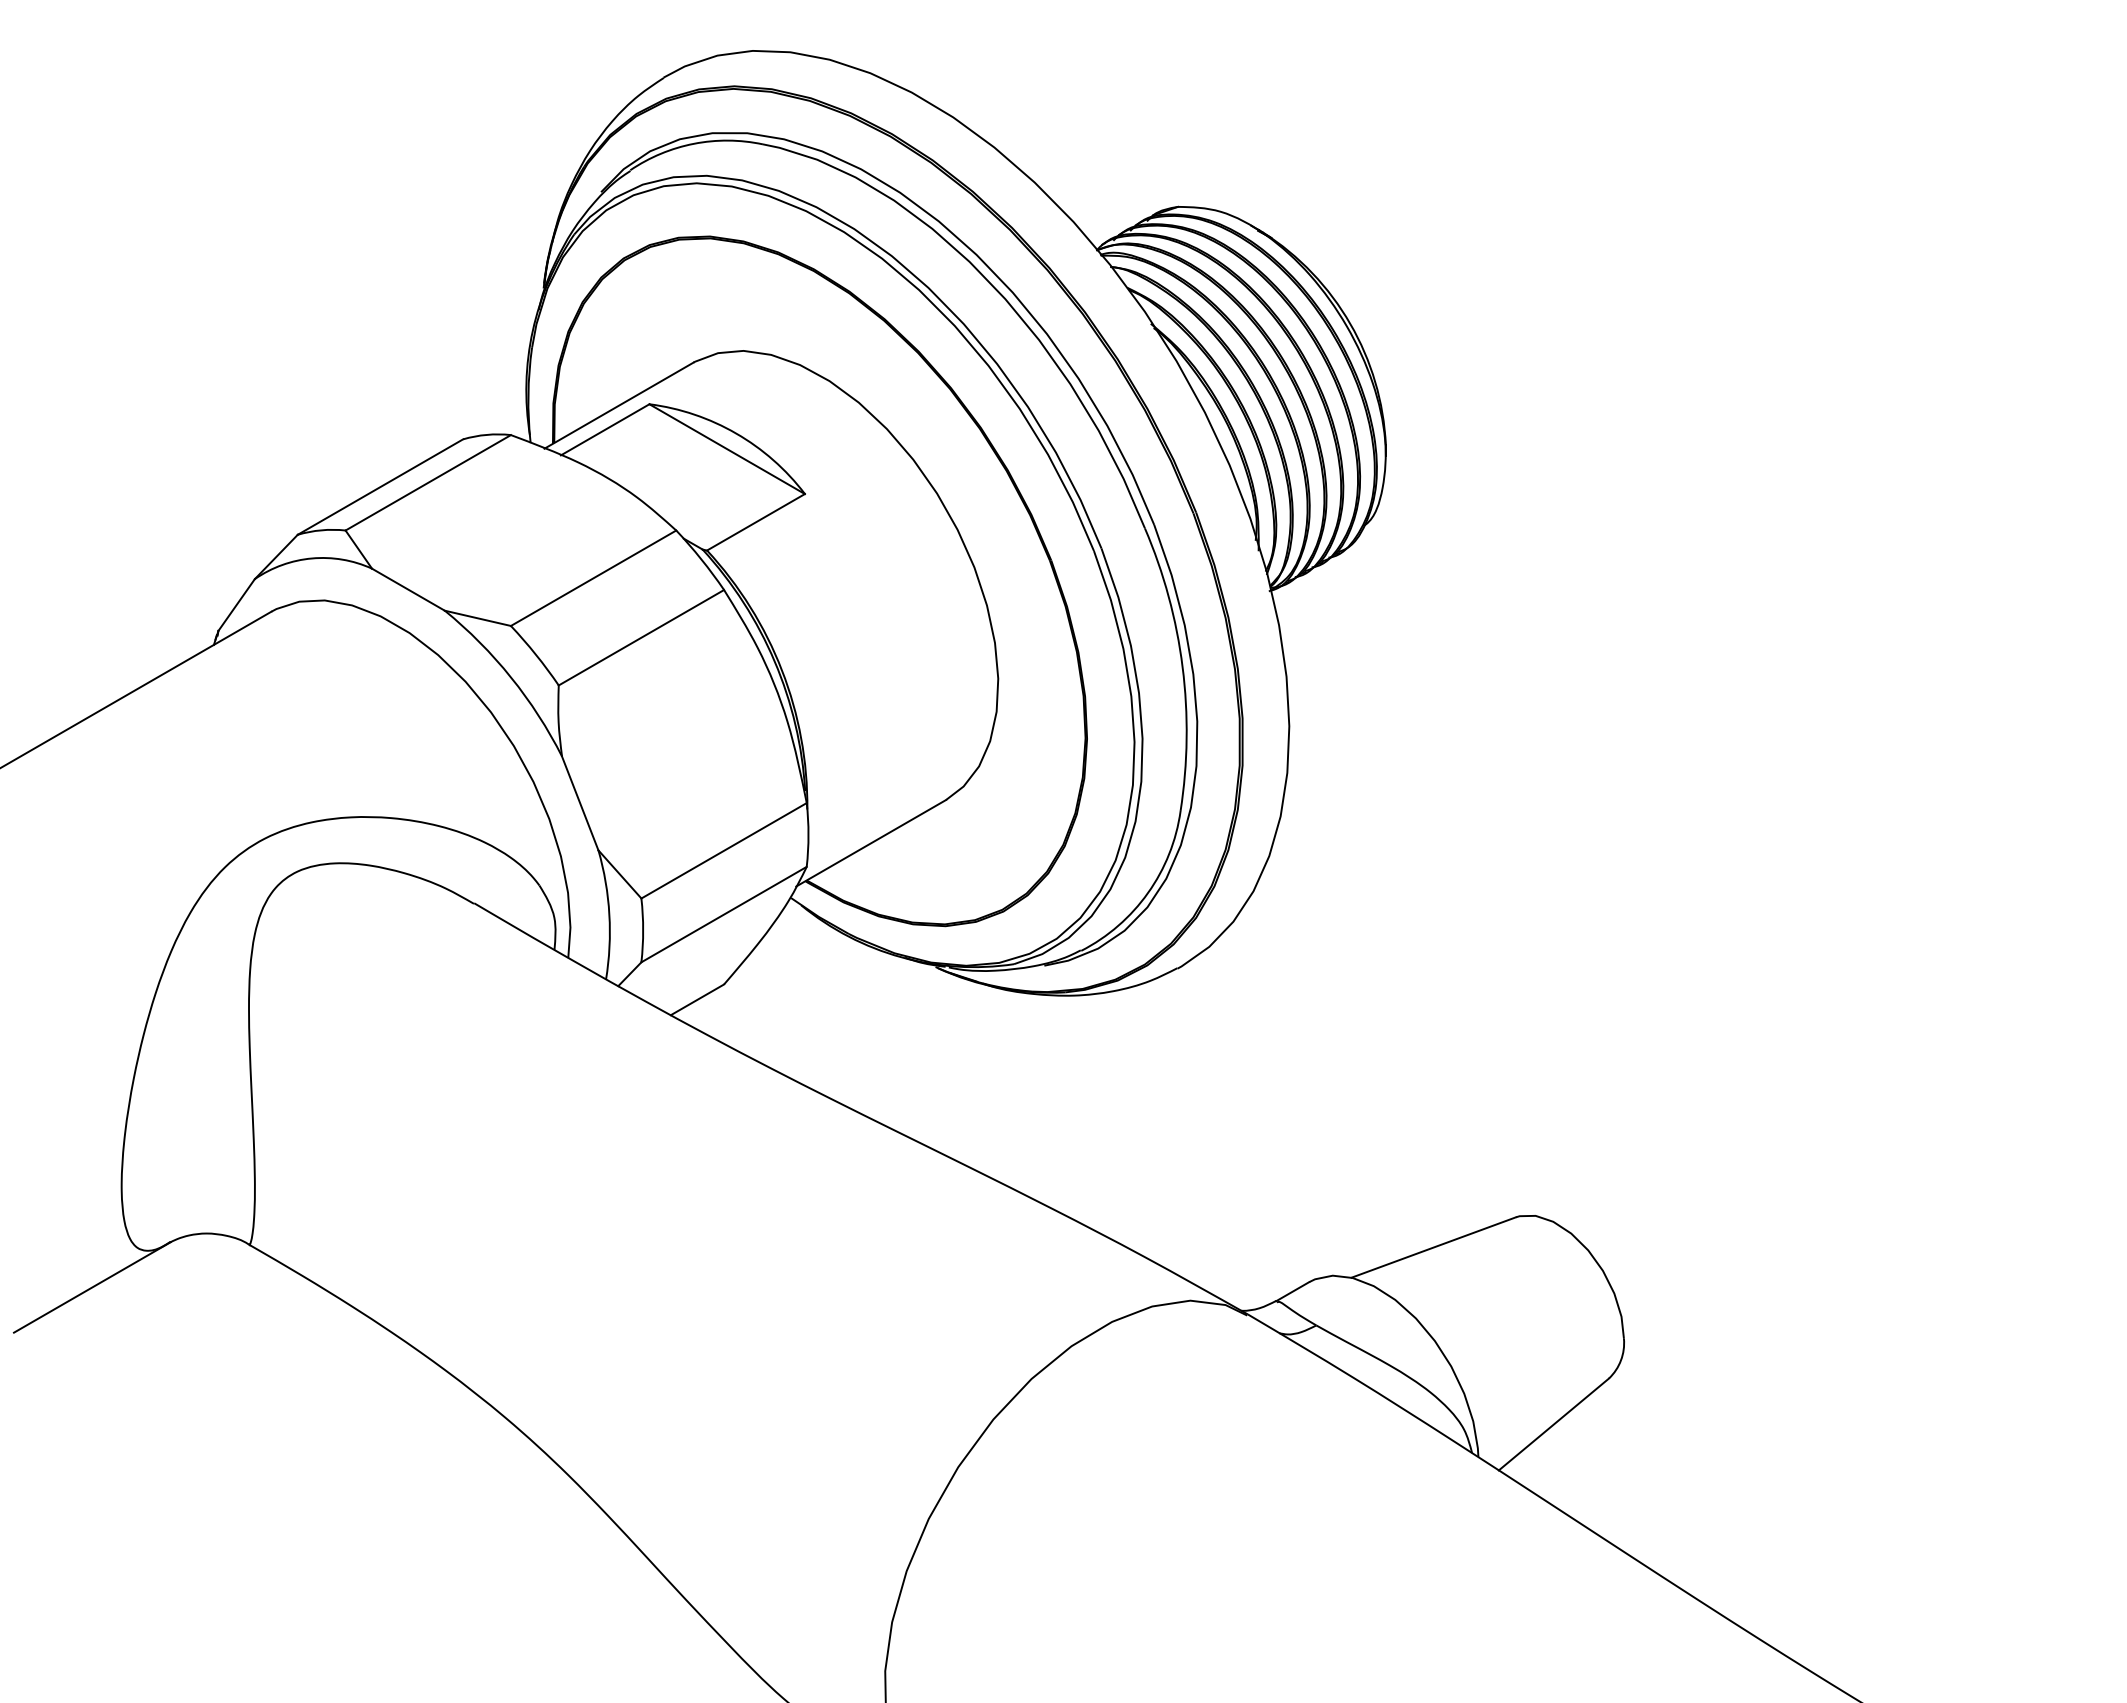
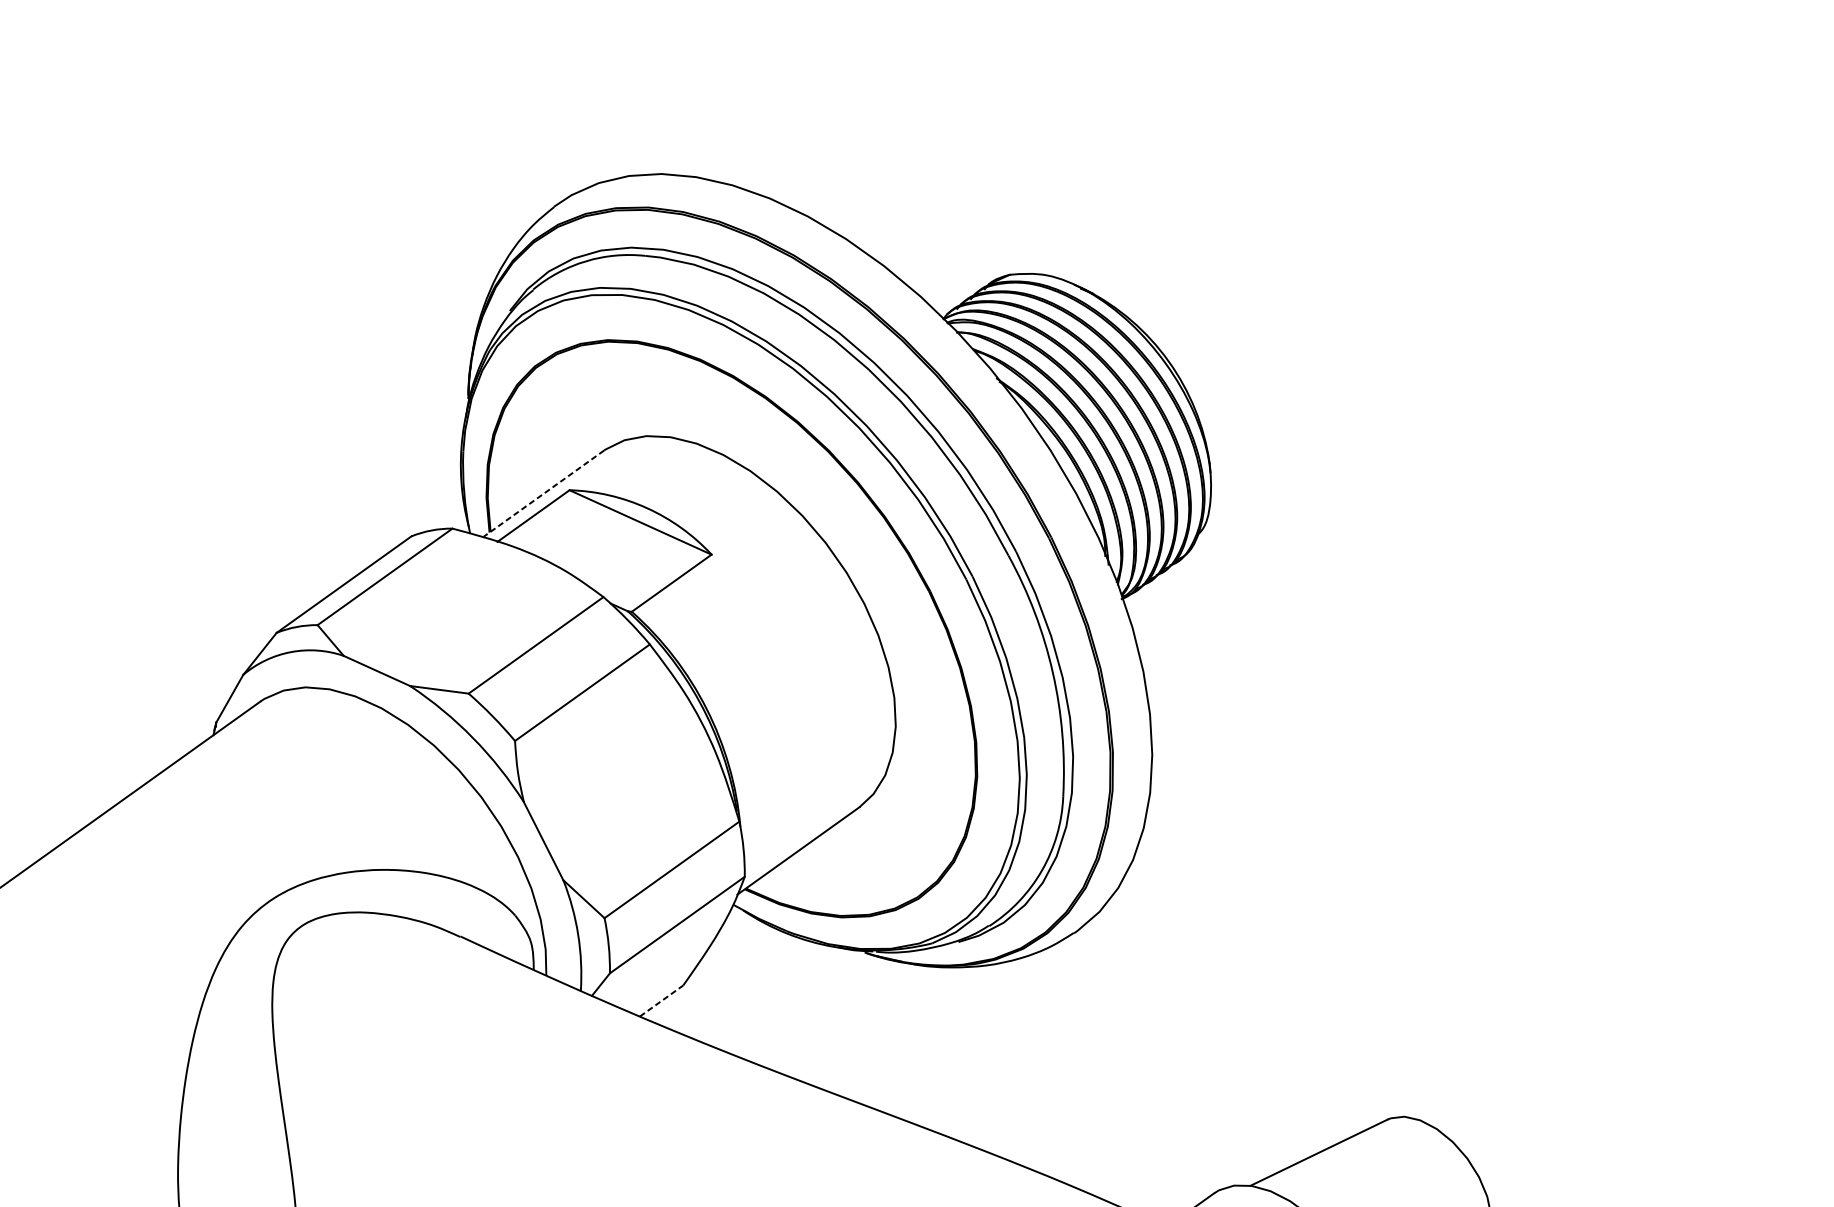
line: (618, 405) -> (542, 493), solid -> dashed
line: (697, 999) -> (661, 1000), solid -> dashed

